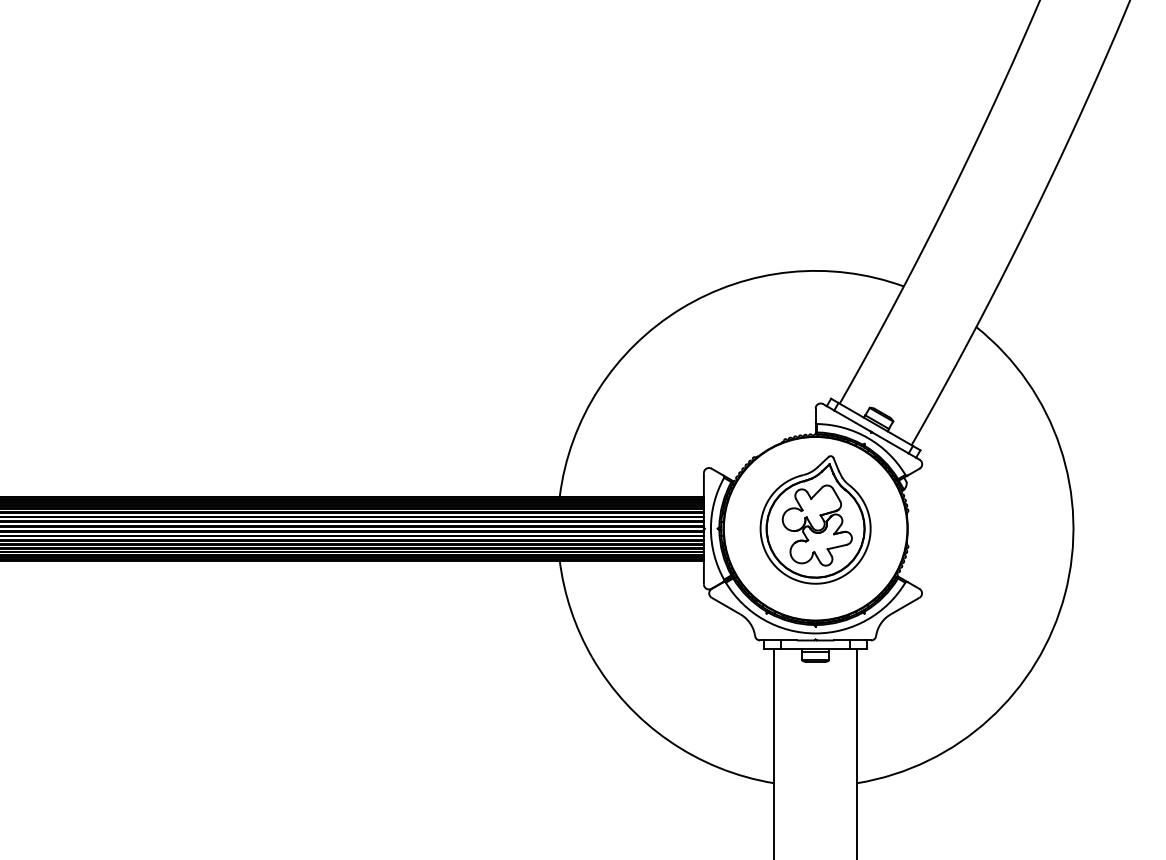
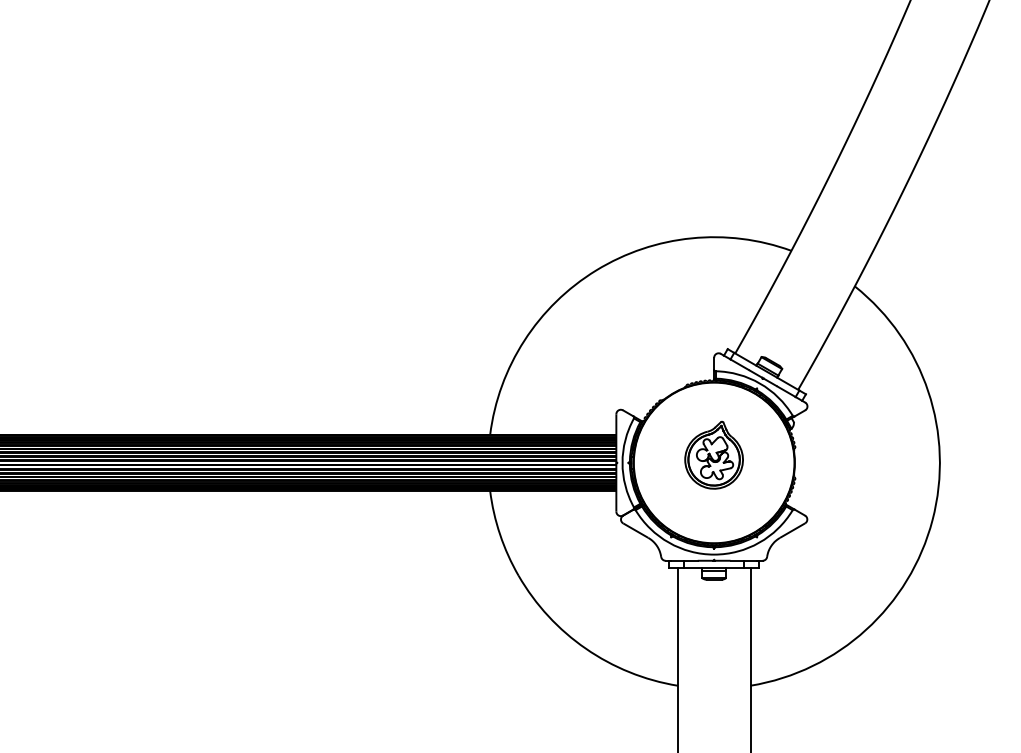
part: (815, 519) -> (714, 454), size x0.6

